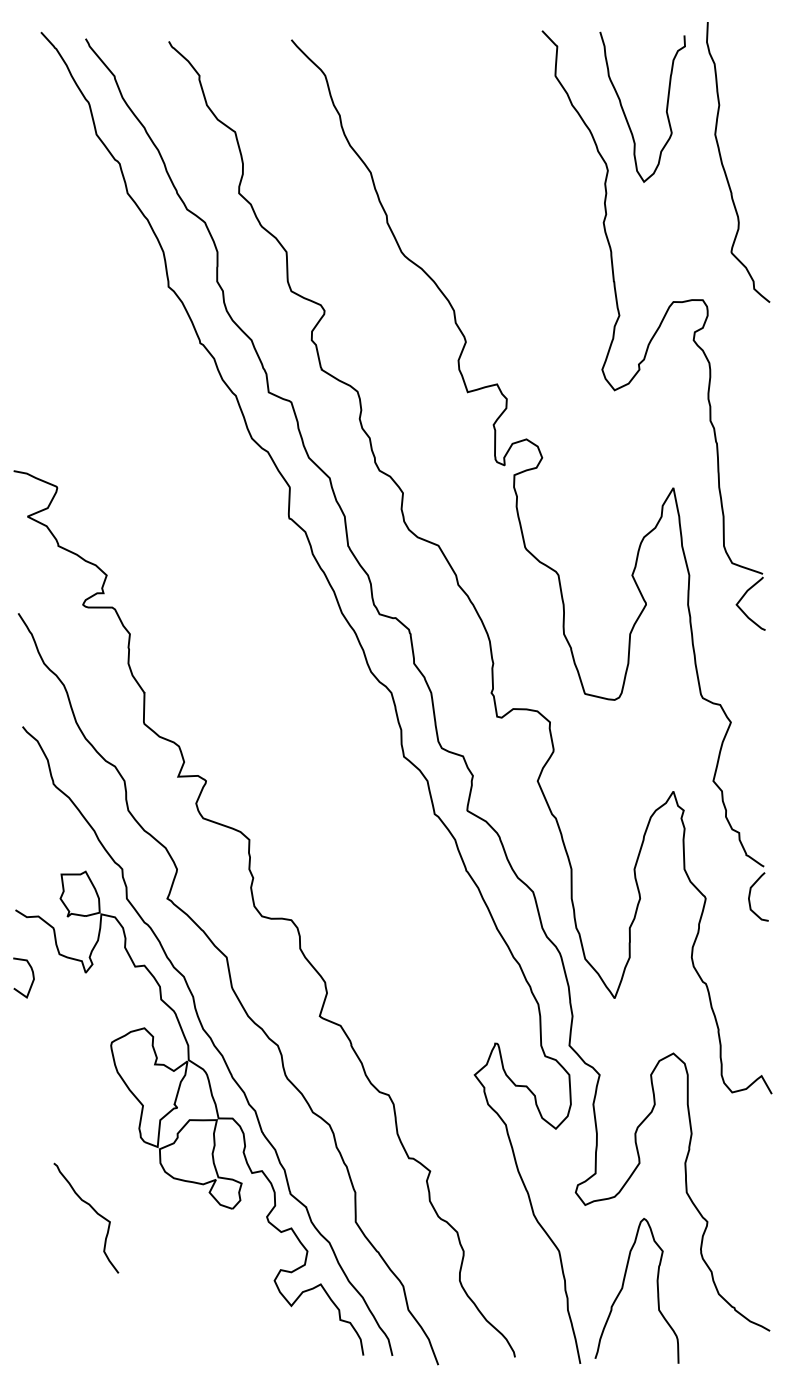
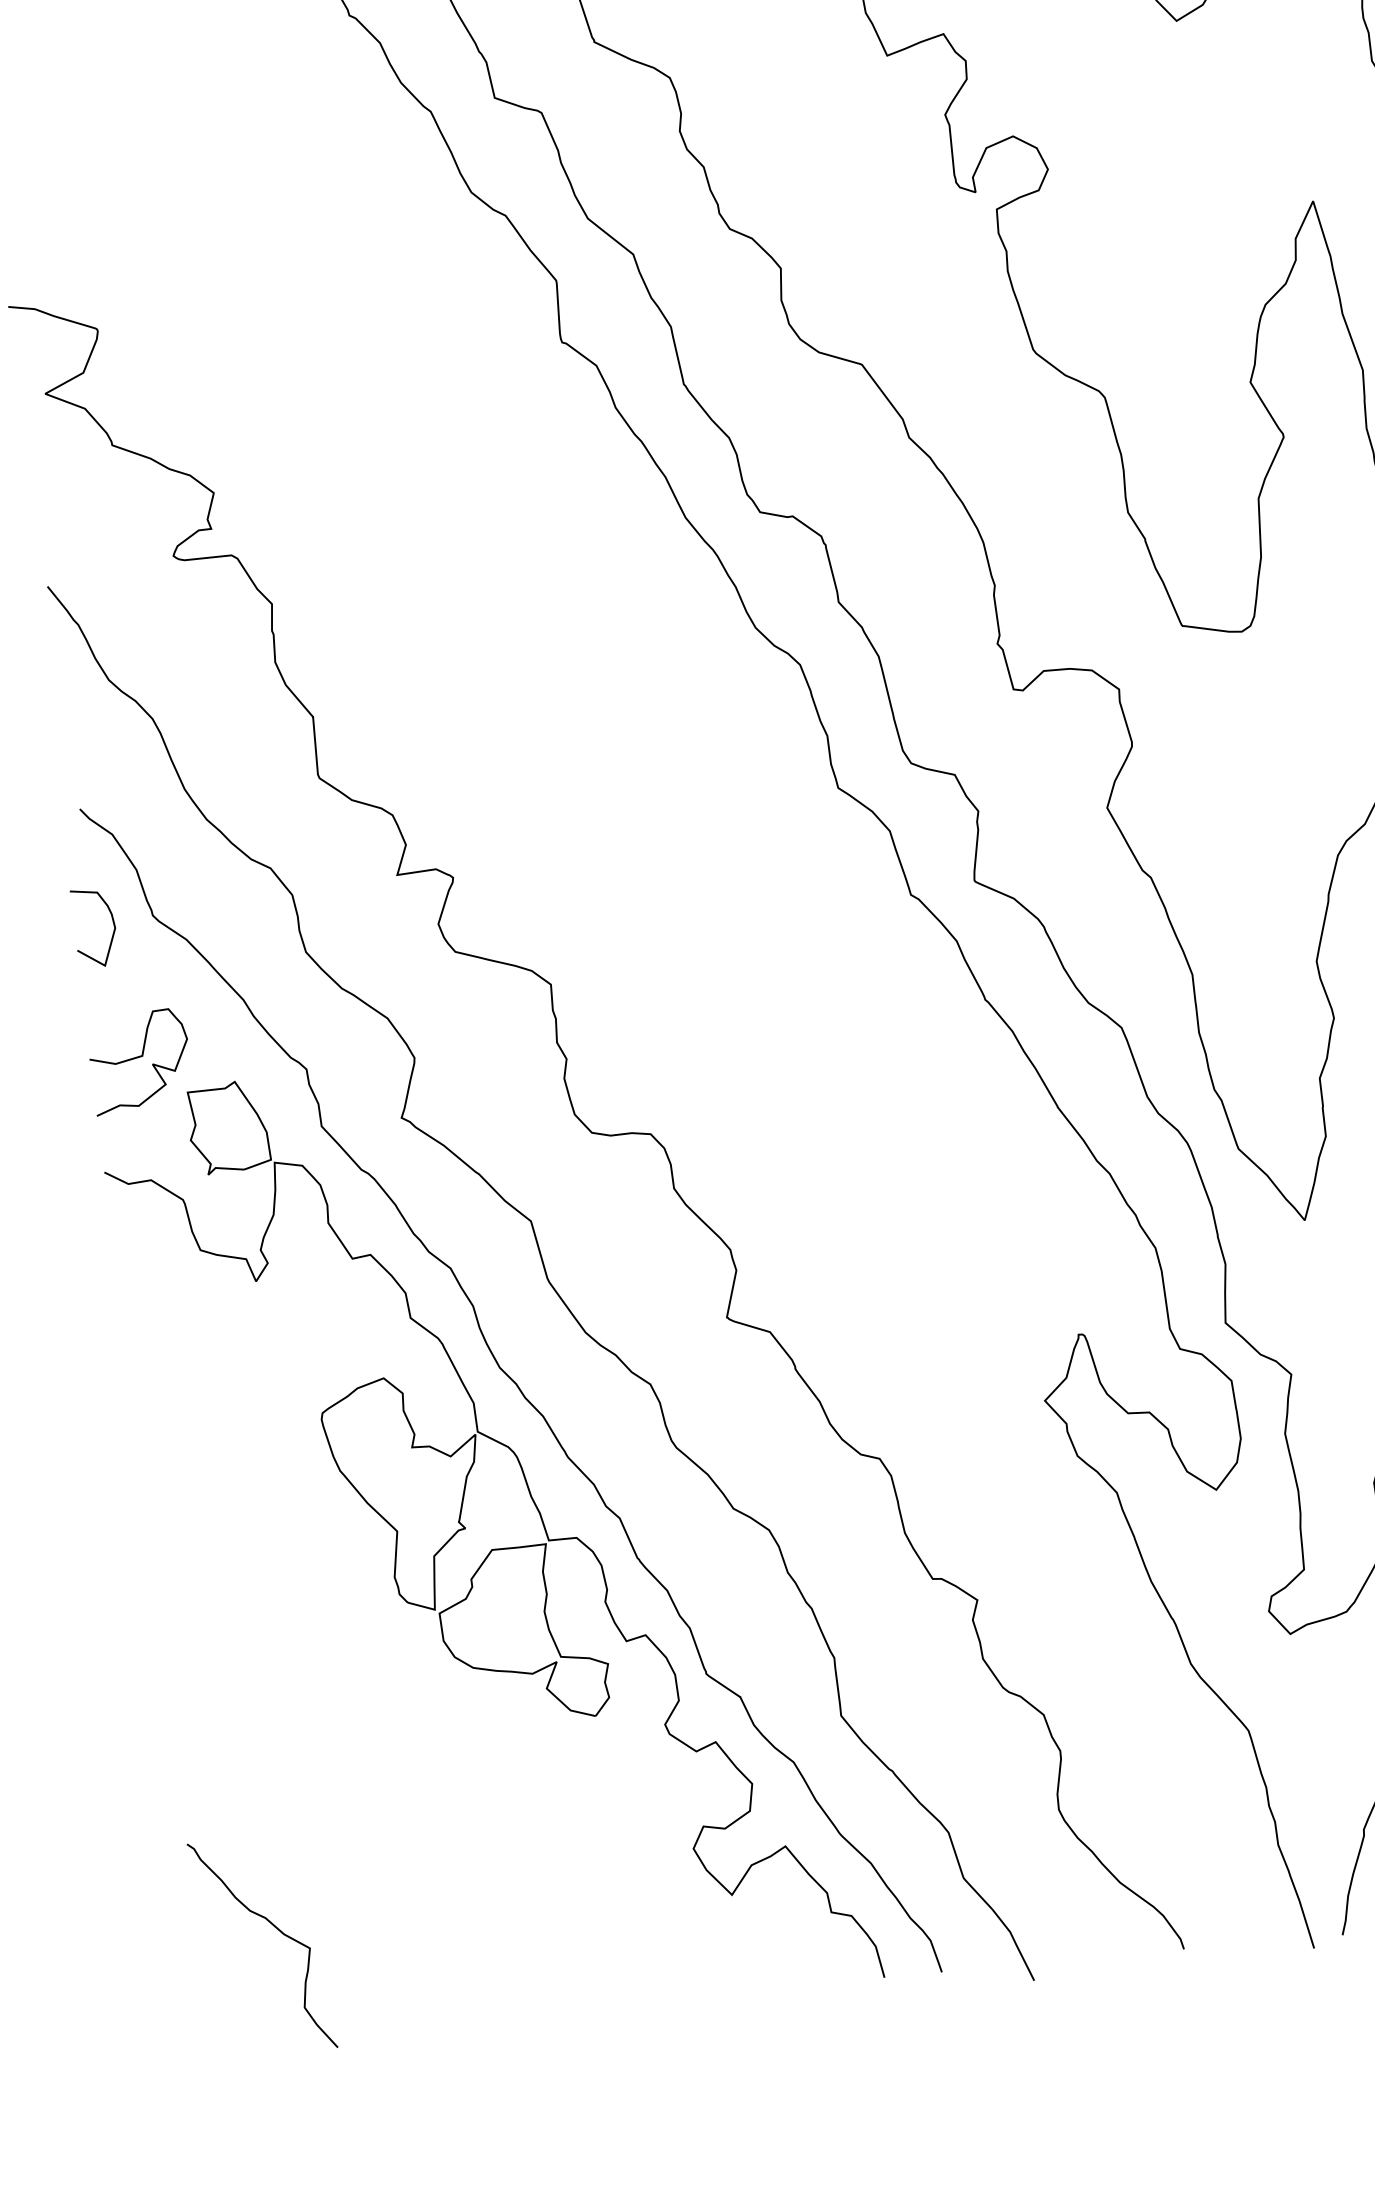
curve: (38, 855) -> (138, 1059), added
curve: (32, 977) -> (111, 925), moved
curve: (93, 1210) -> (275, 1928), moved

